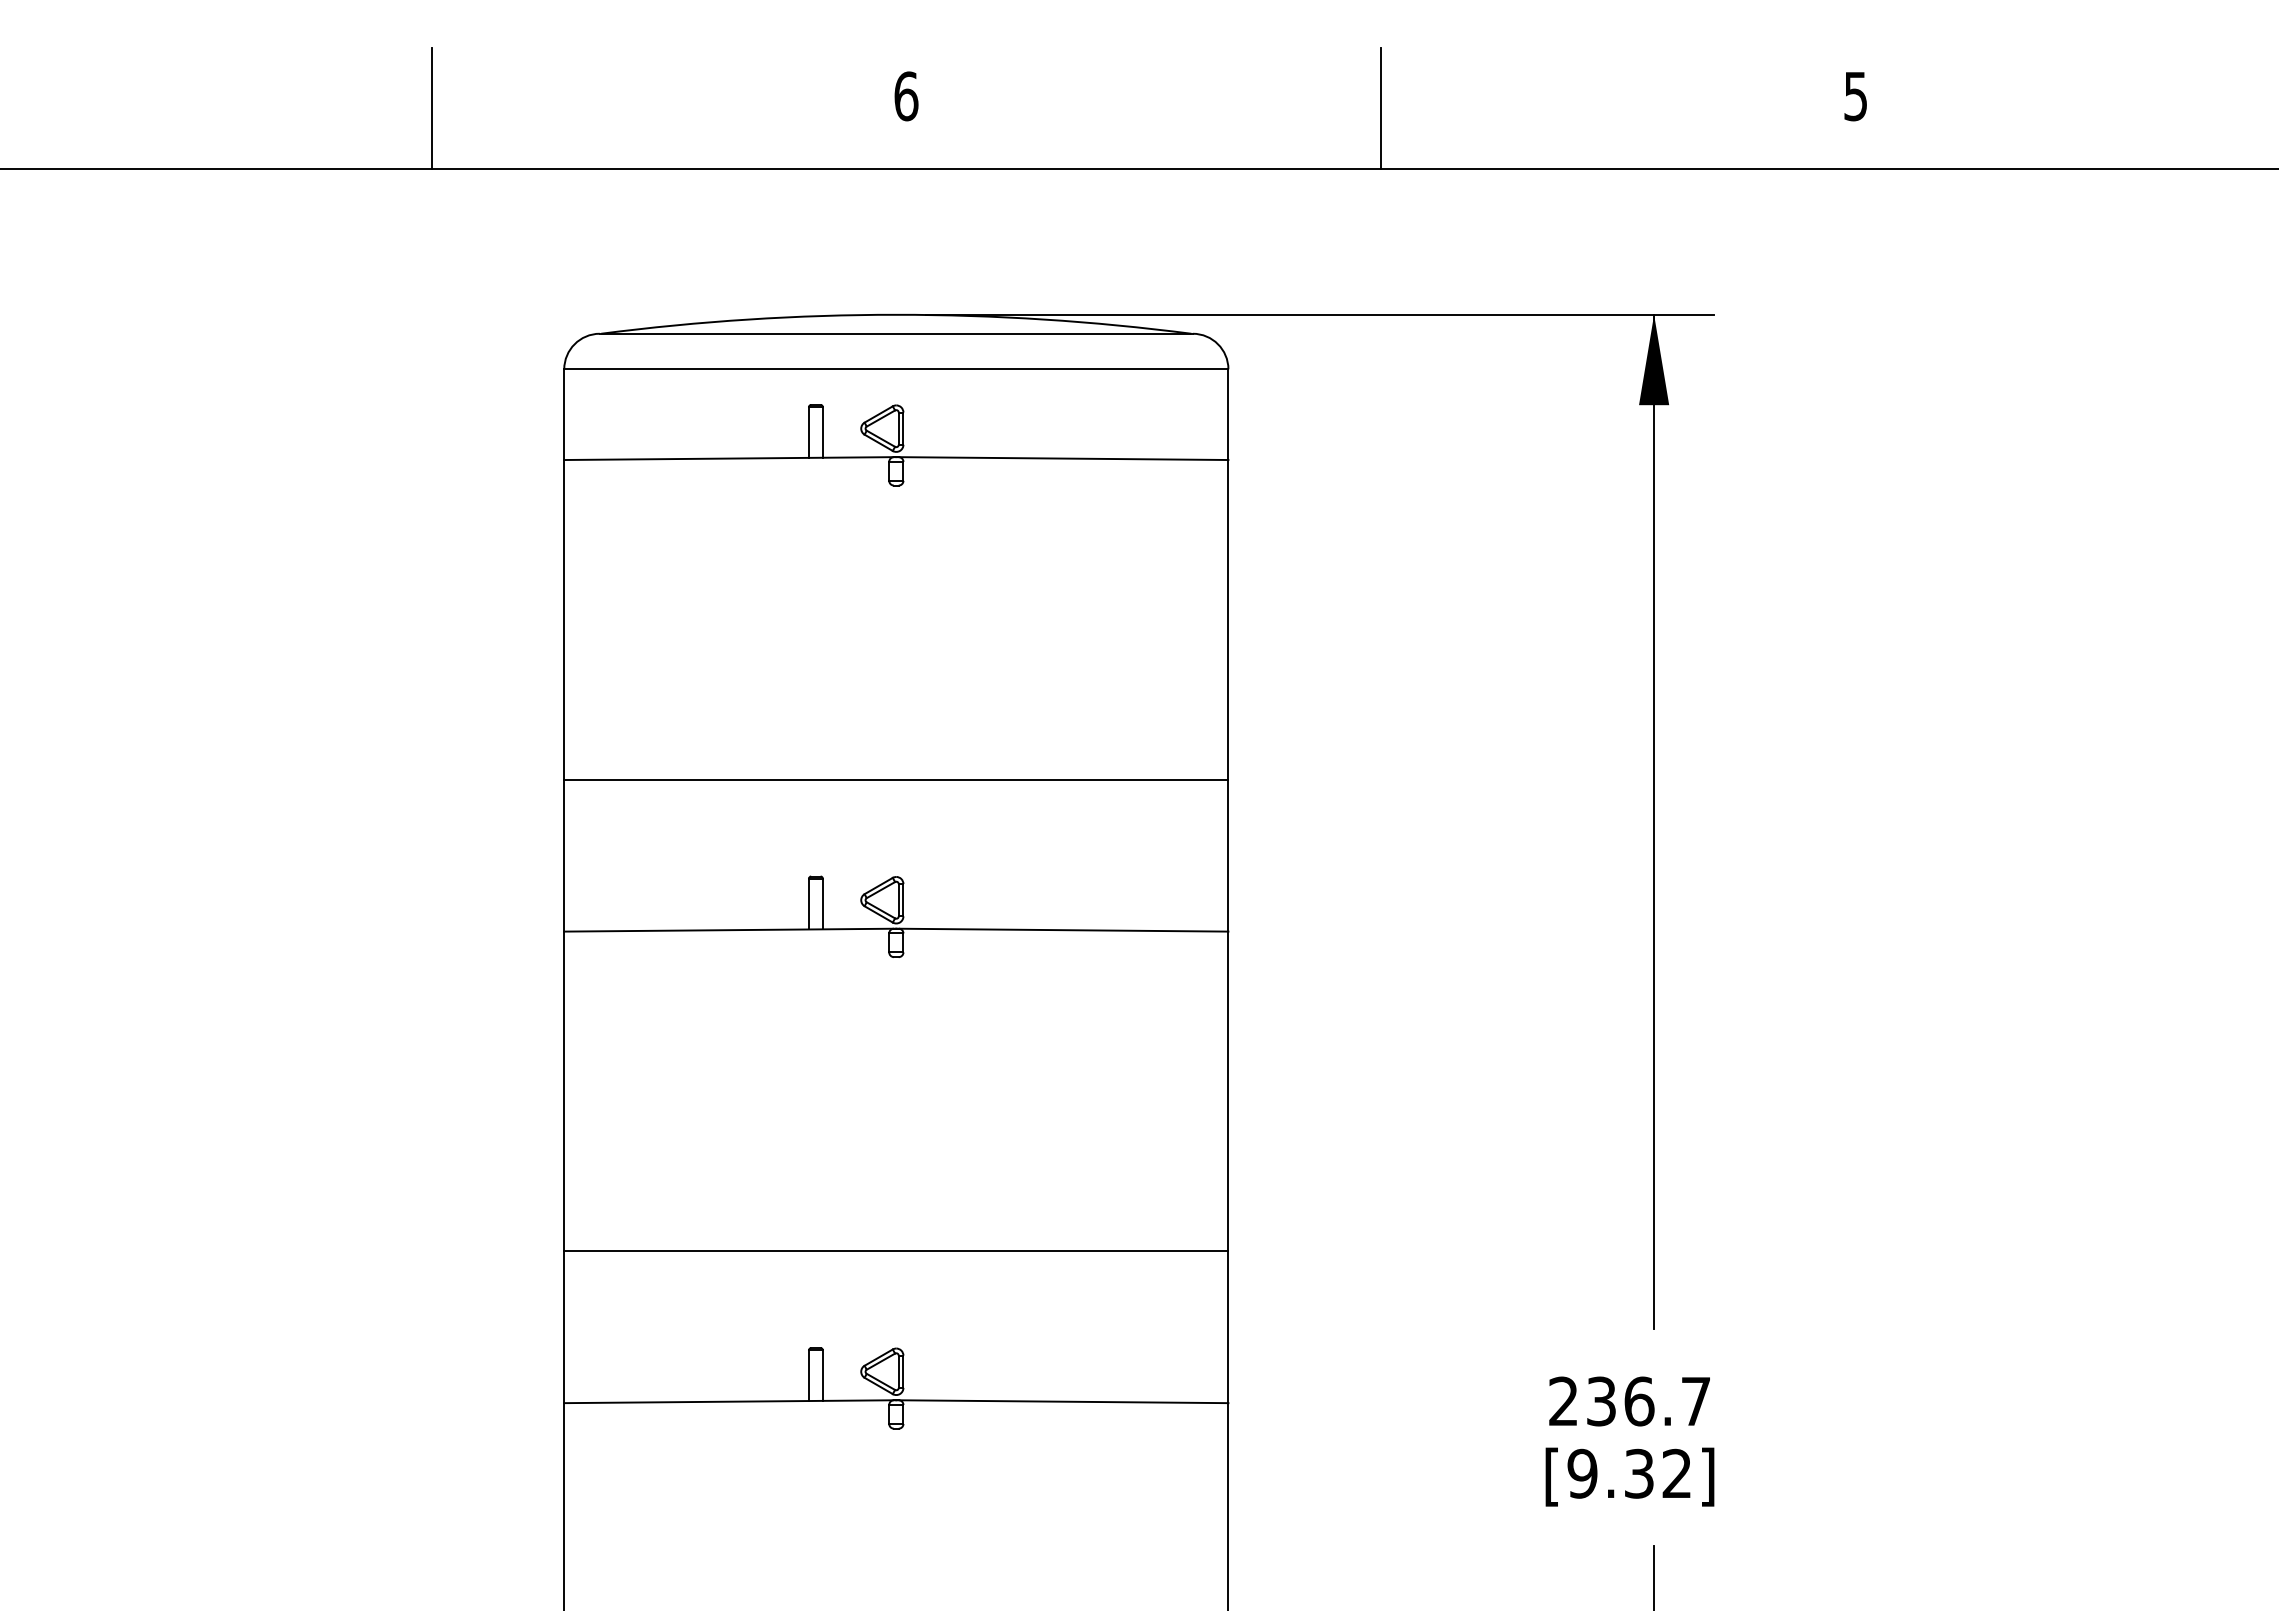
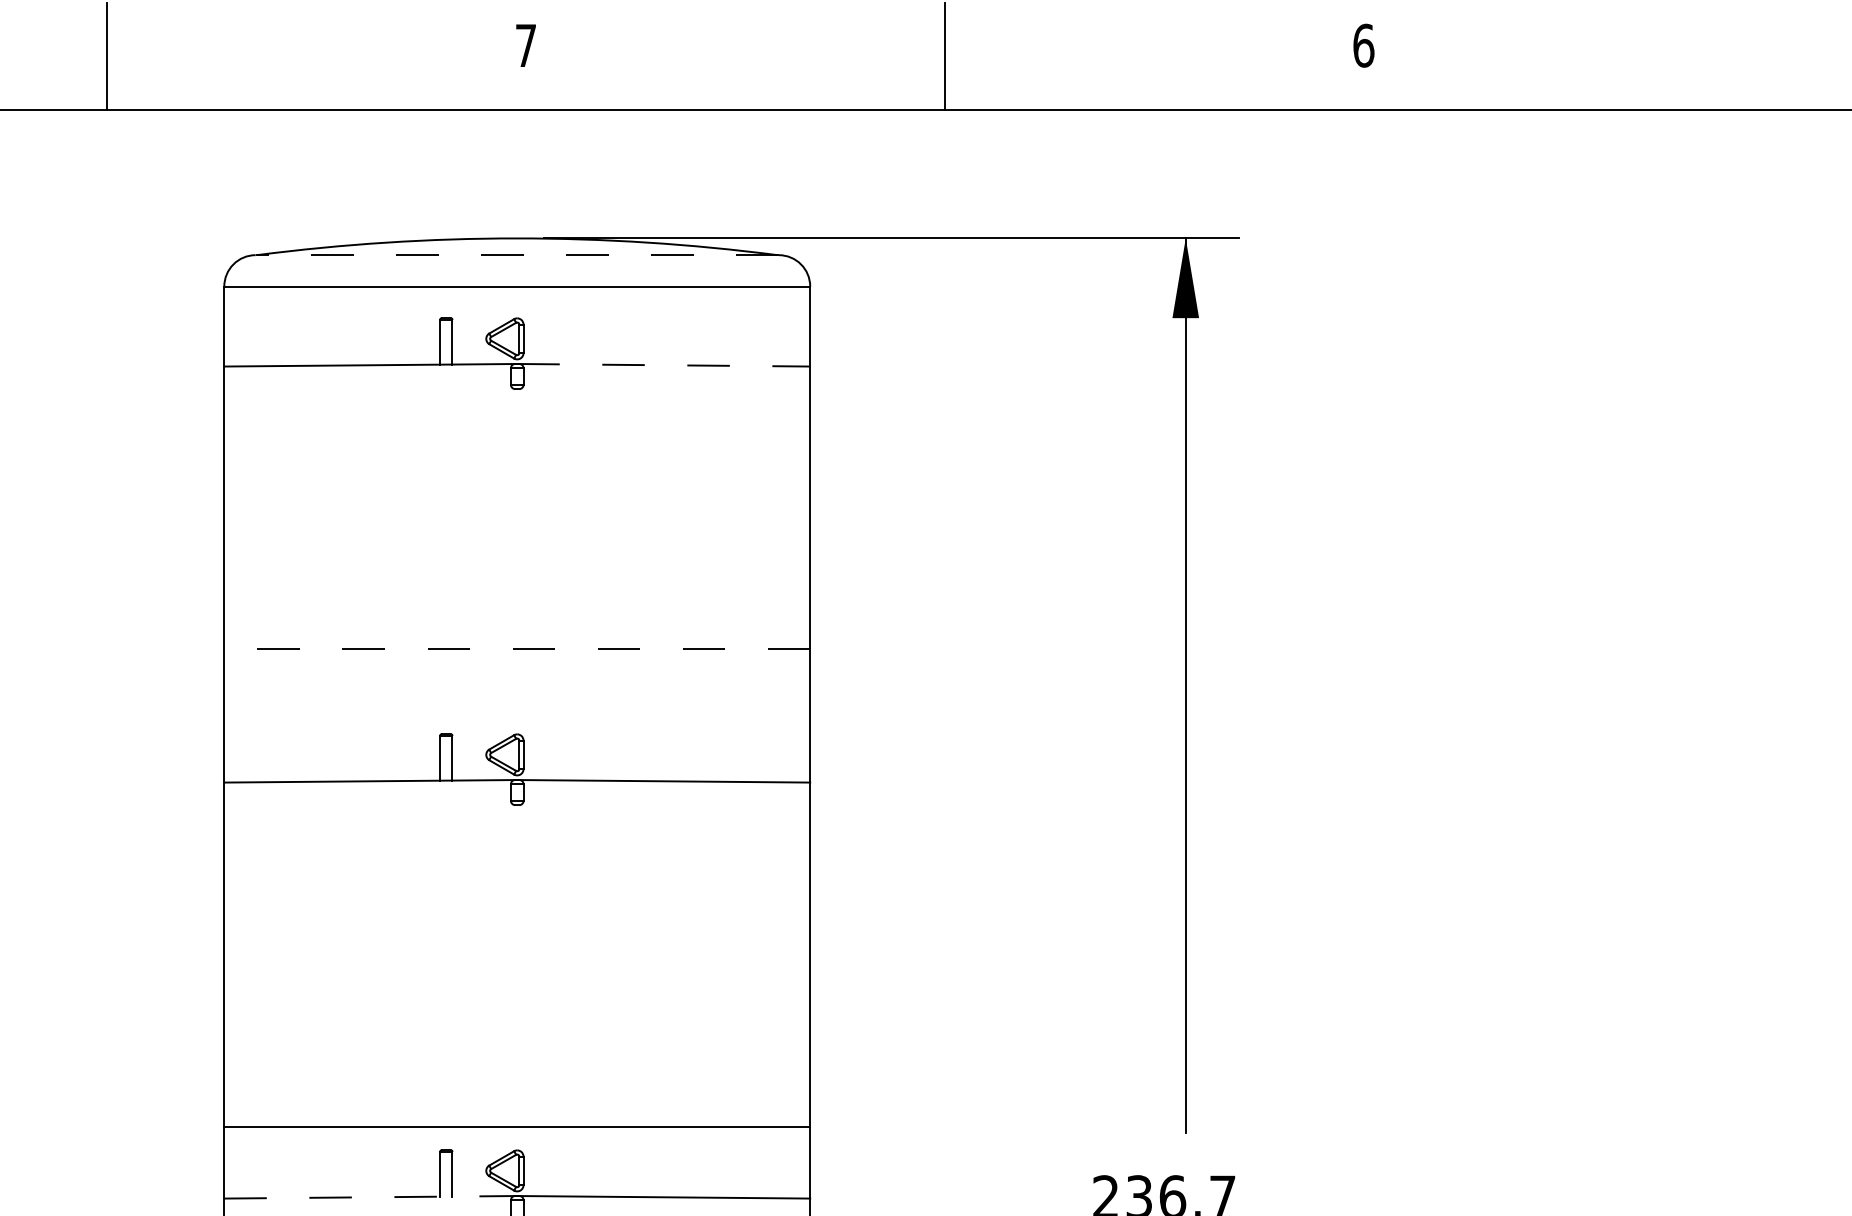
text: (906, 96) -> (526, 45), 6 -> 7
text: (1856, 96) -> (1364, 45), 5 -> 6
line: (896, 333) -> (517, 254), solid -> dashed
line: (1062, 458) -> (663, 365), solid -> dashed
line: (895, 779) -> (516, 648), solid -> dashed
line: (896, 1251) -> (517, 1127), moved
line: (730, 1401) -> (370, 1197), solid -> dashed

